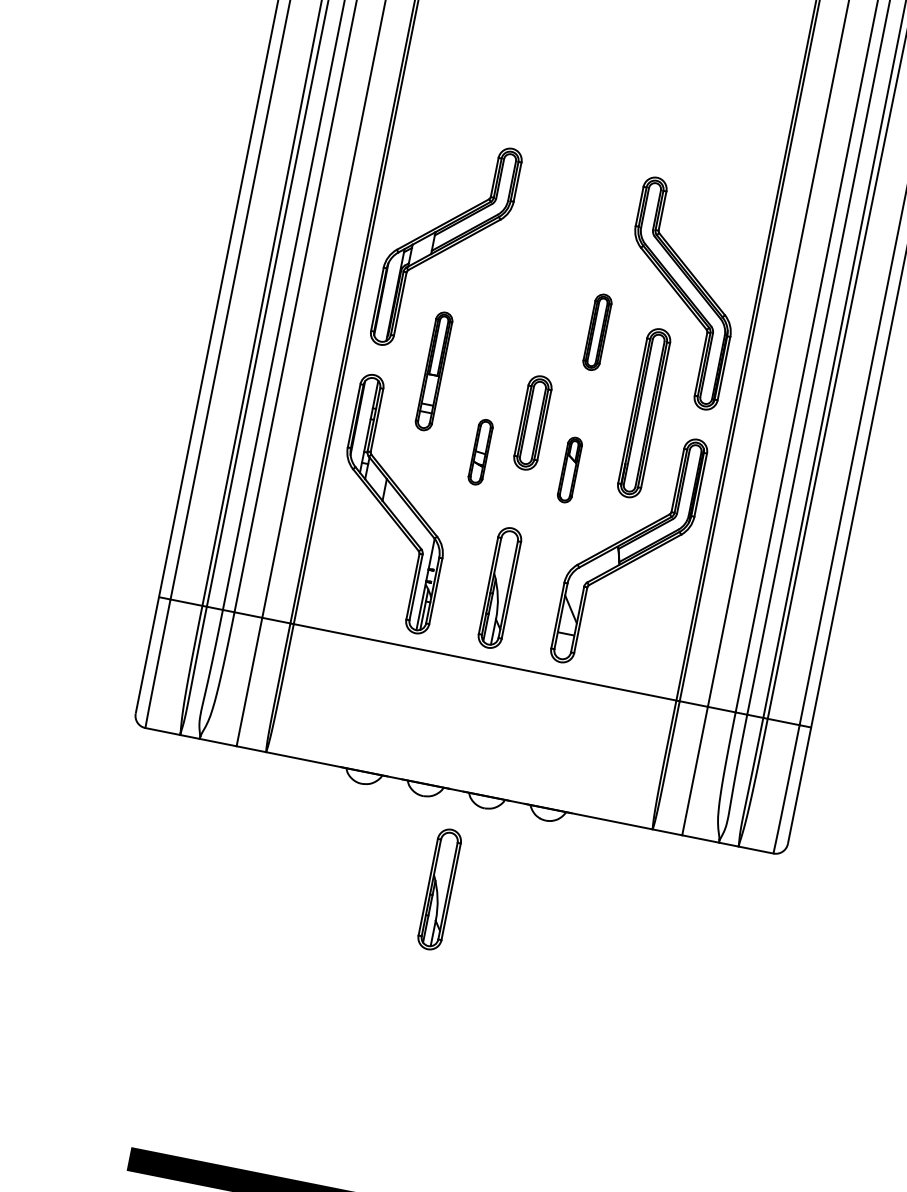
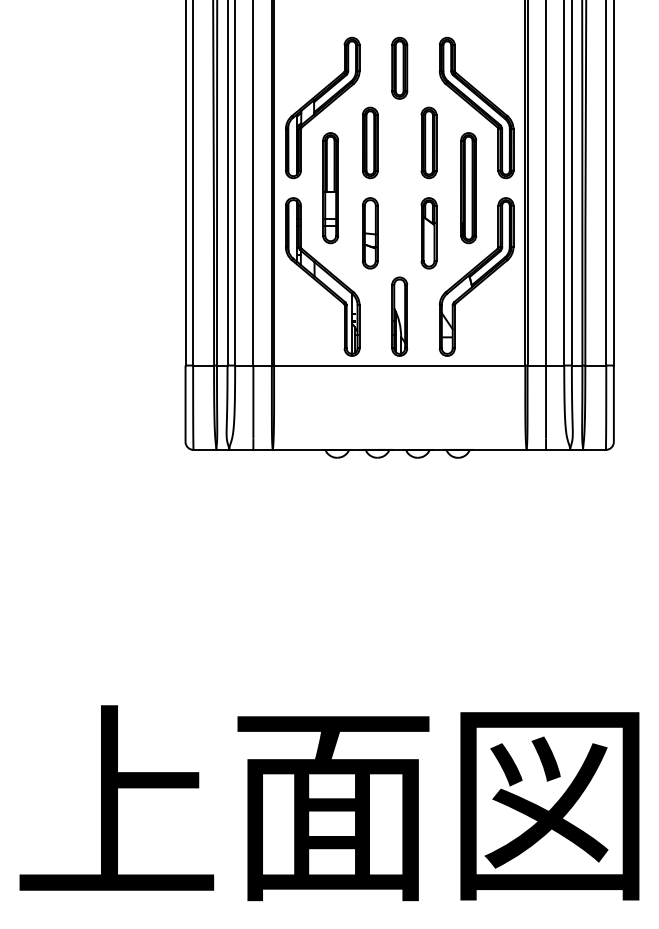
part: (508, 313) -> (370, 142), added
part: (596, 331) -> (428, 142), size x1.43
part: (433, 371) -> (330, 188), size x1.43
part: (532, 421) -> (399, 67), moved
part: (480, 452) -> (370, 233), size x1.67
part: (569, 470) -> (428, 233), size x1.67
part: (439, 889) -> (399, 514), removed

